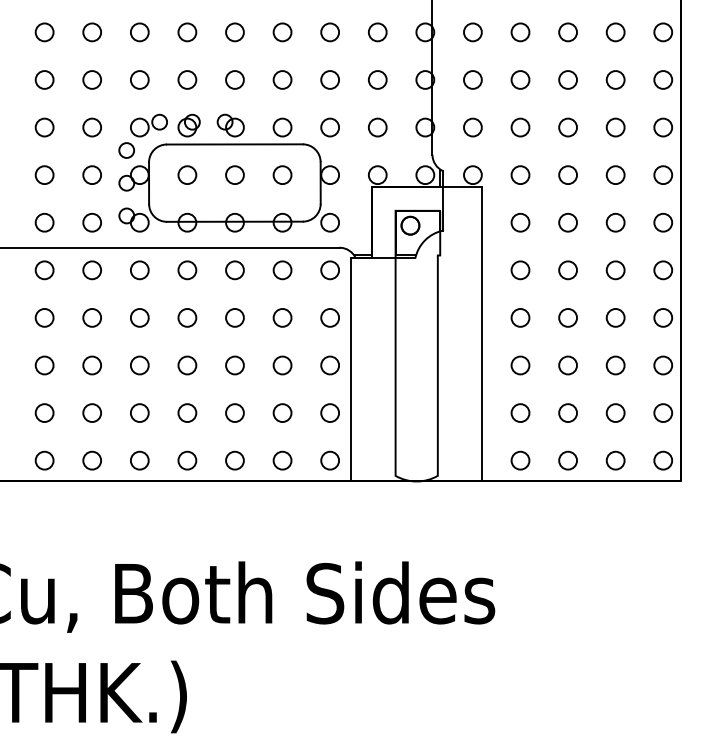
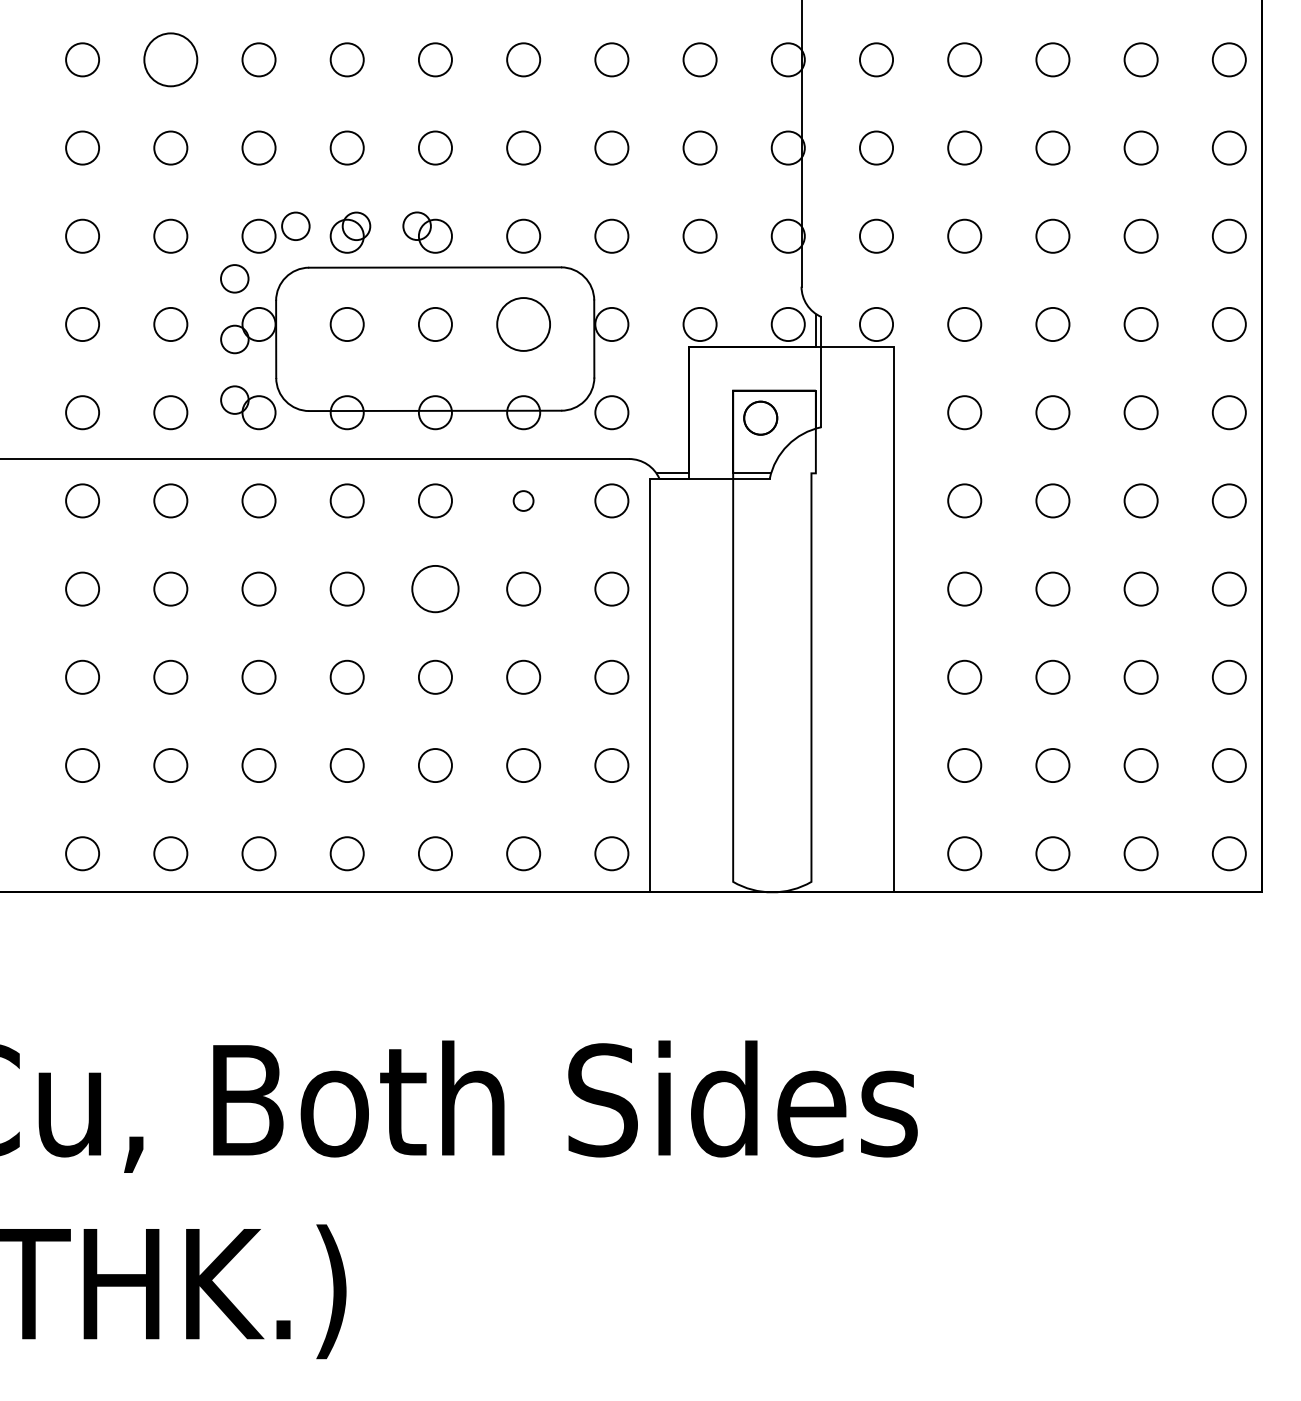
circle: (92, 32) -> (171, 60), size x1.6
circle: (282, 175) -> (523, 325), size x1.6
circle: (282, 270) -> (523, 501), size x0.6
circle: (234, 317) -> (434, 588), size x1.4

